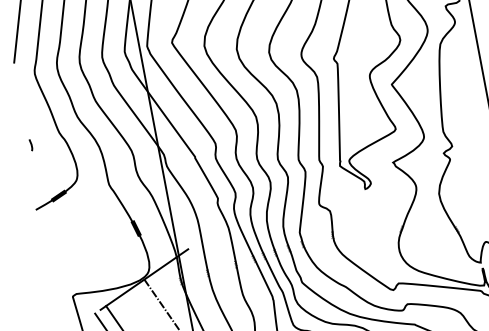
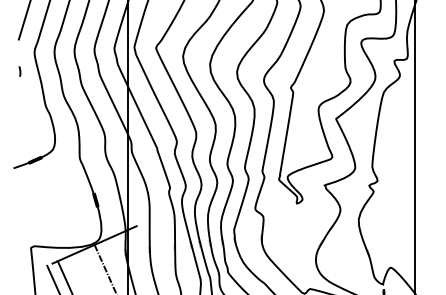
line: (30, 145) -> (19, 71), moved

